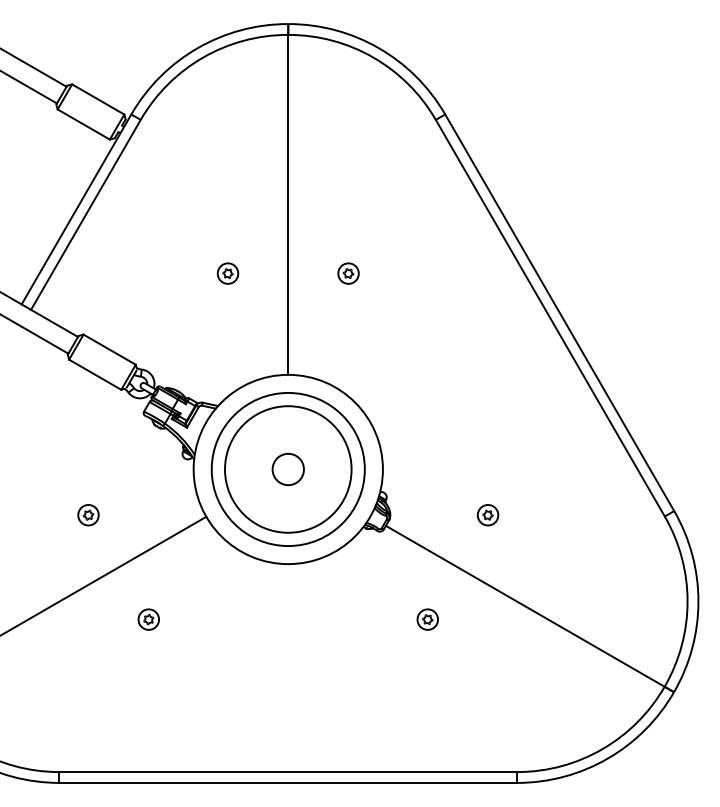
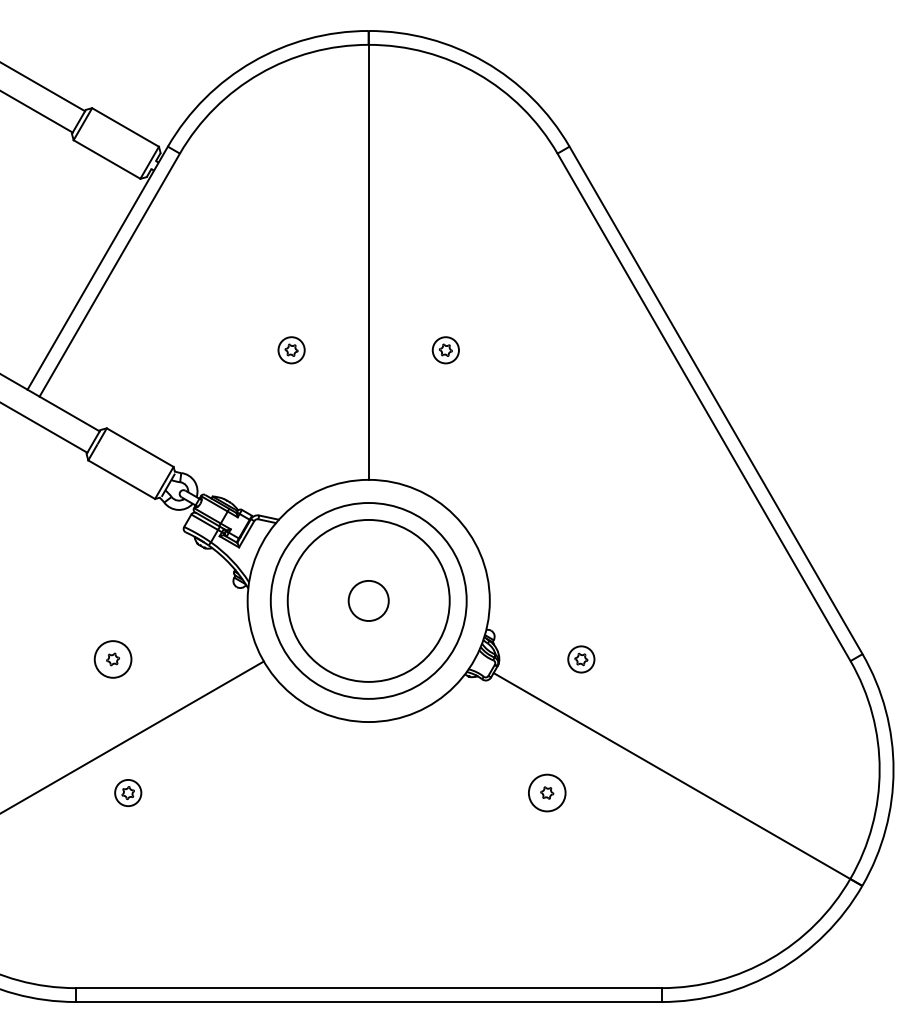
circle: (88, 515) -> (113, 659), size x1.4
part: (488, 515) -> (581, 659), moved
part: (148, 619) -> (128, 792), moved
circle: (427, 619) -> (547, 792), size x1.4

